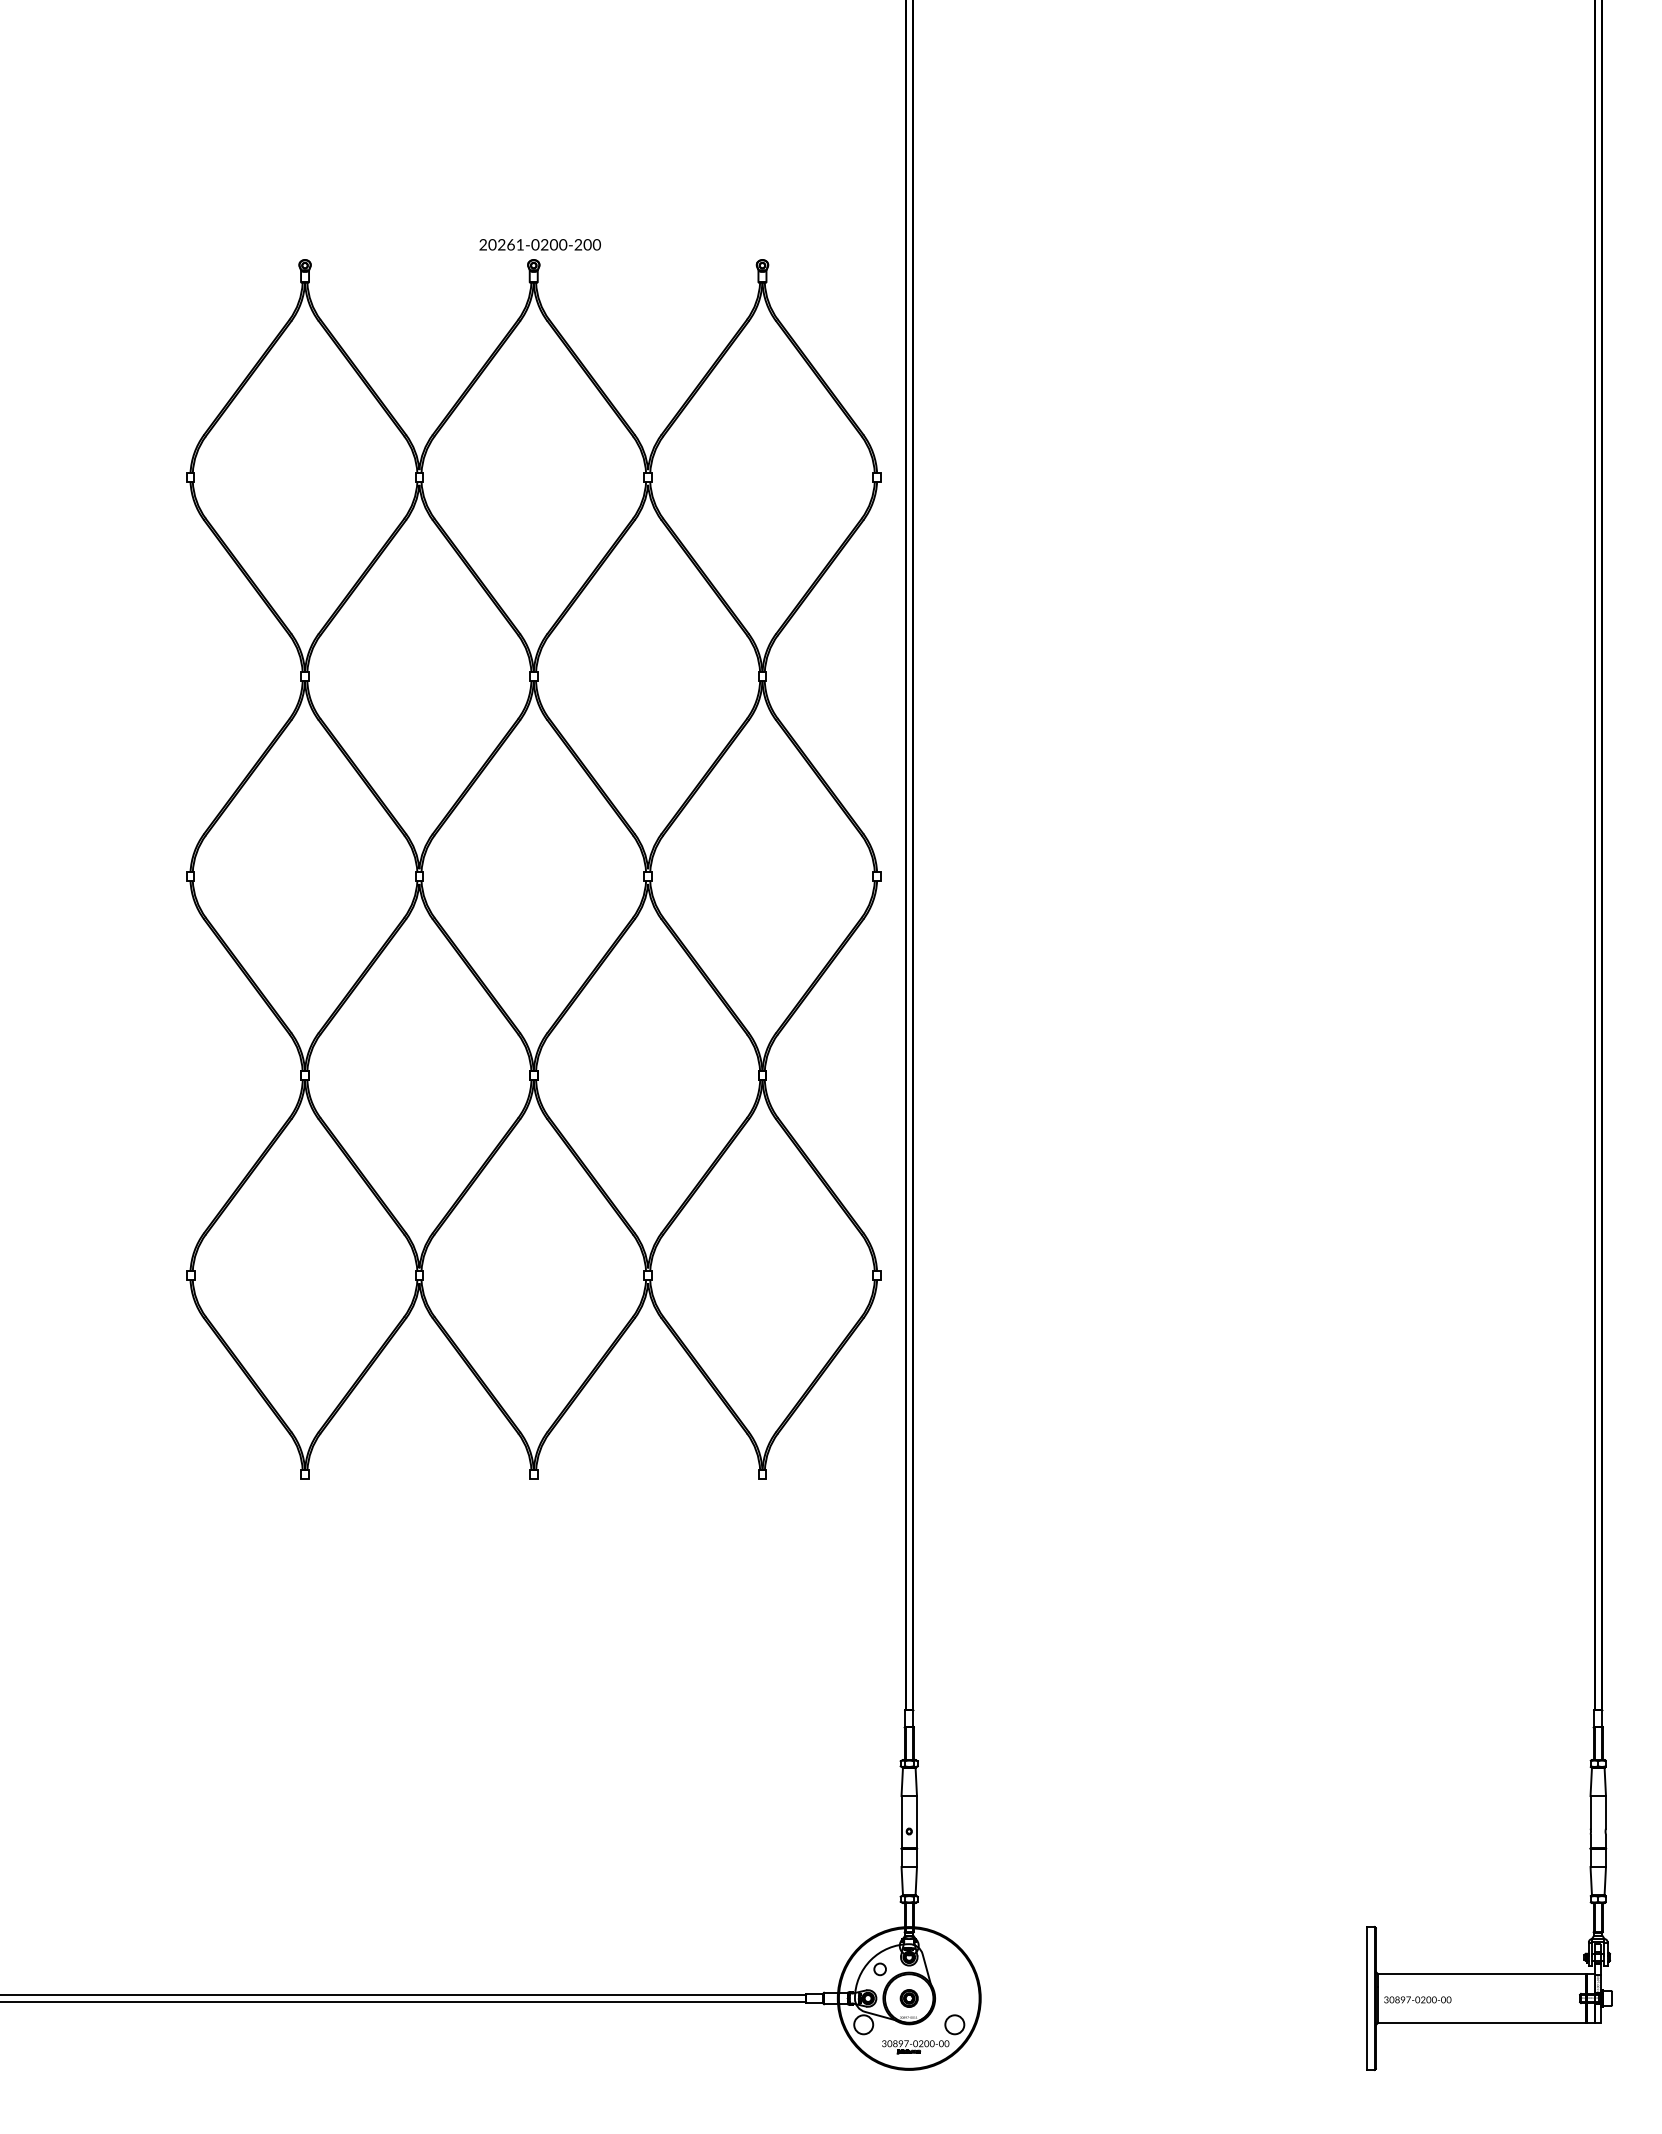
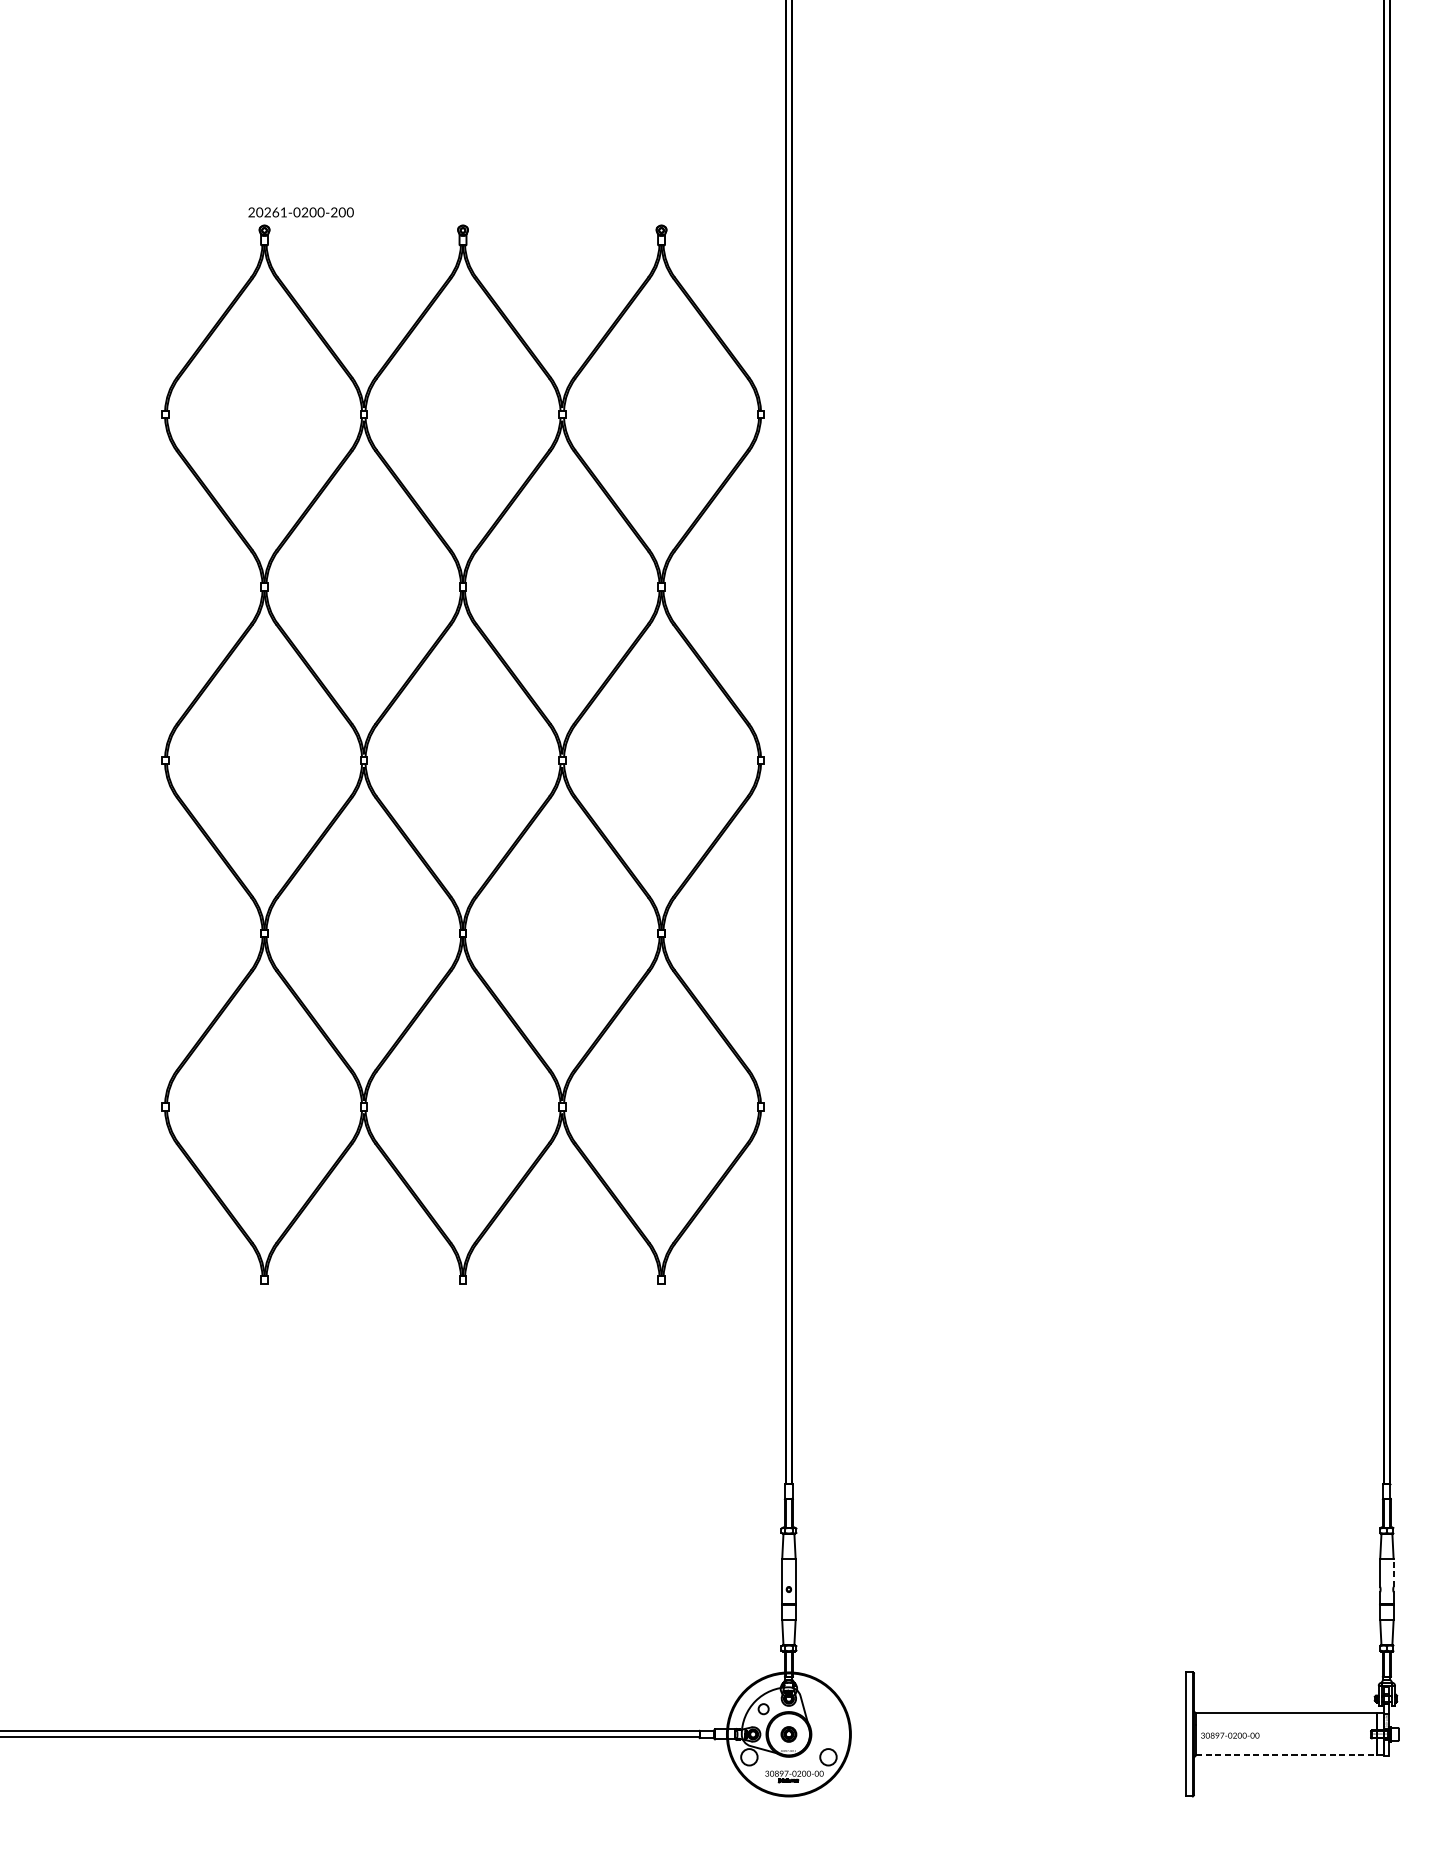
text: (539, 244) -> (300, 212), moved
line: (1605, 1811) -> (1393, 1572), solid -> dashed
line: (1482, 2022) -> (1286, 1755), solid -> dashed

